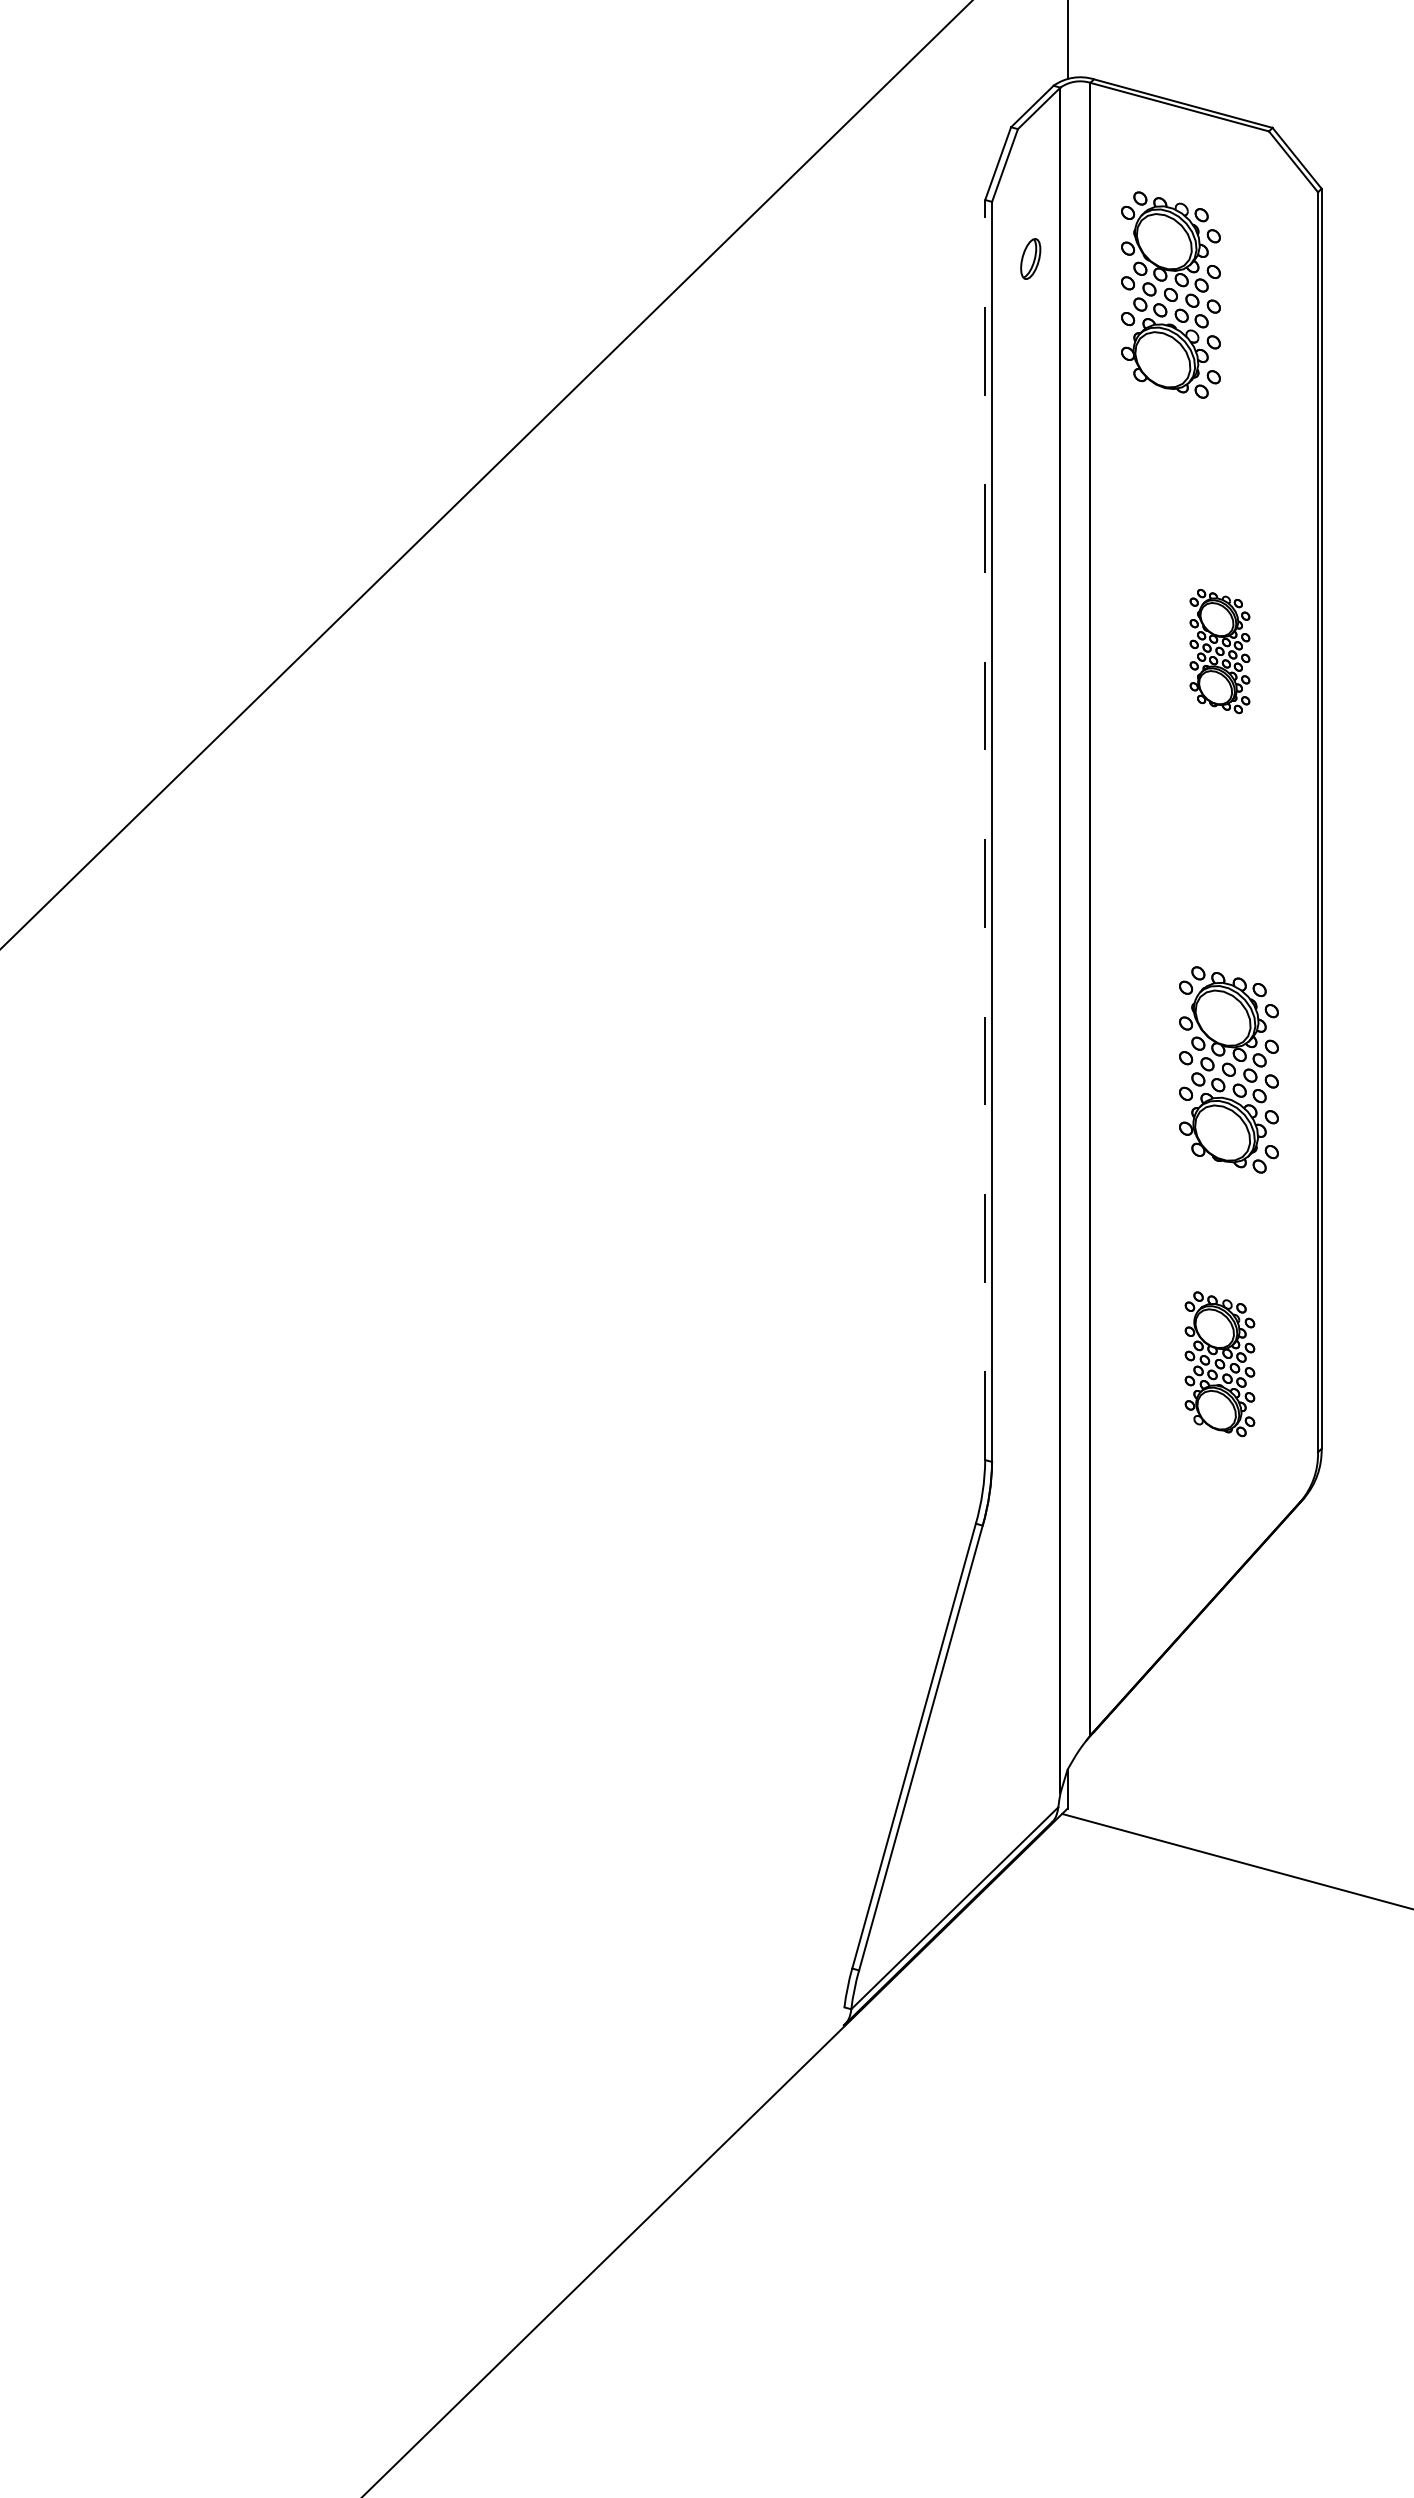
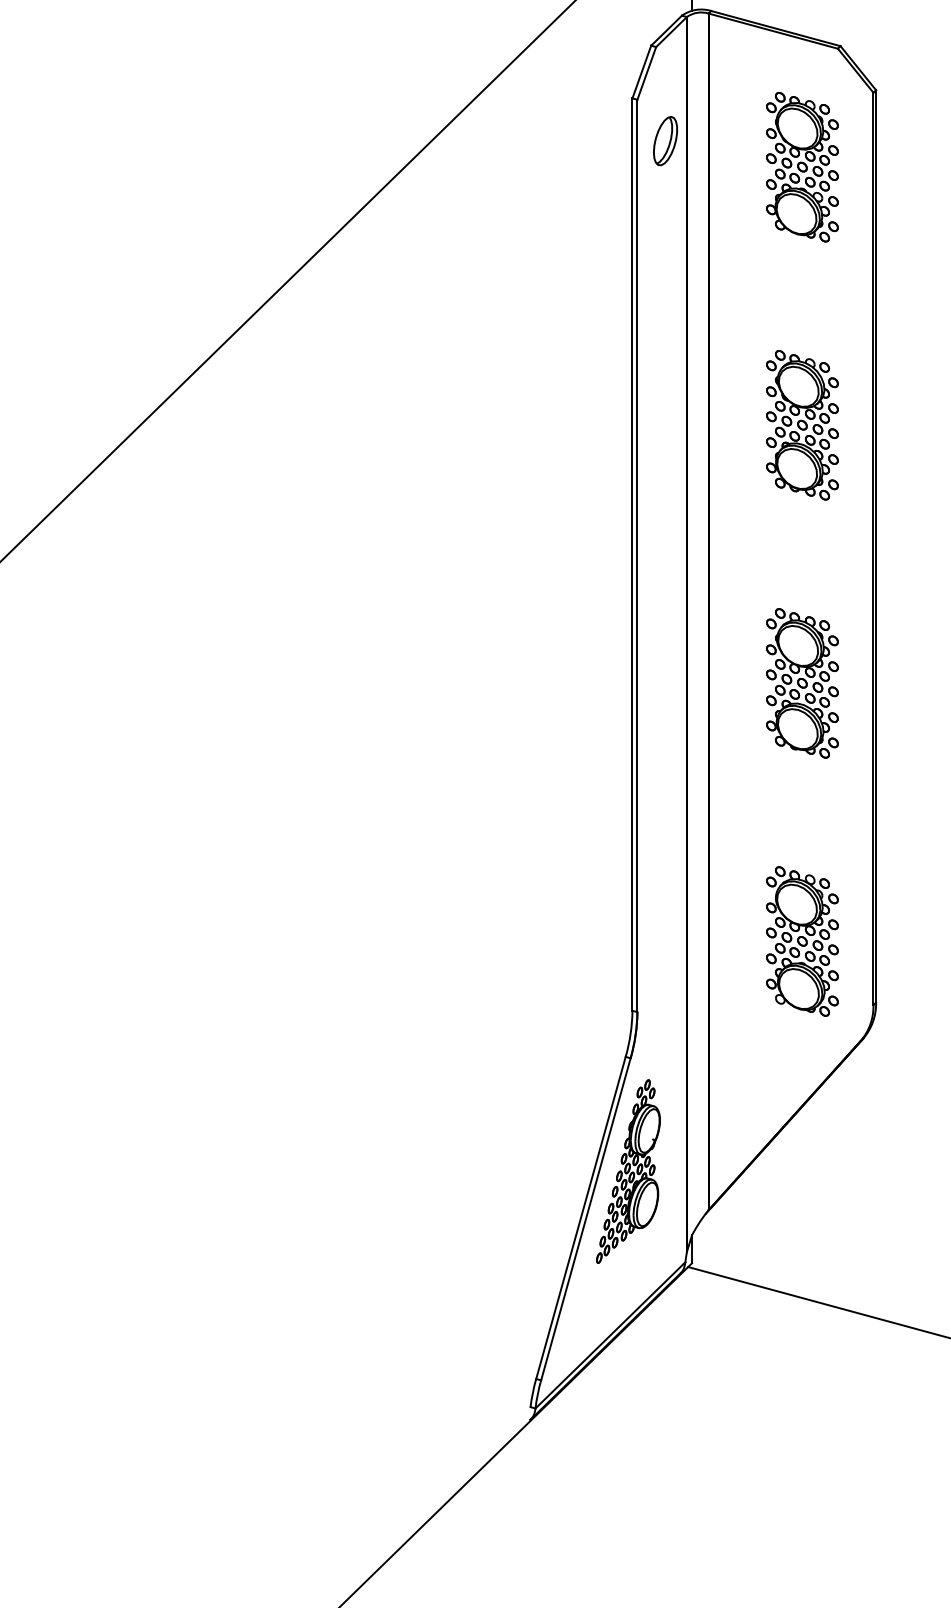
part: (1030, 258) -> (665, 140), size x1.67
part: (1170, 294) -> (802, 166), moved
part: (1219, 651) -> (802, 425), size x1.67
line: (985, 829) -> (632, 554), dashed -> solid
part: (1228, 1069) -> (802, 683), moved
part: (1219, 1363) -> (802, 940), size x1.43
part: (979, 1682) -> (628, 1171), added

